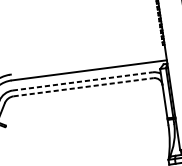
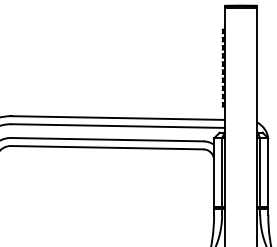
line: (87, 64) -> (117, 117), added
line: (82, 81) -> (107, 139), dashed -> solid
line: (83, 87) -> (107, 147), dashed -> solid

